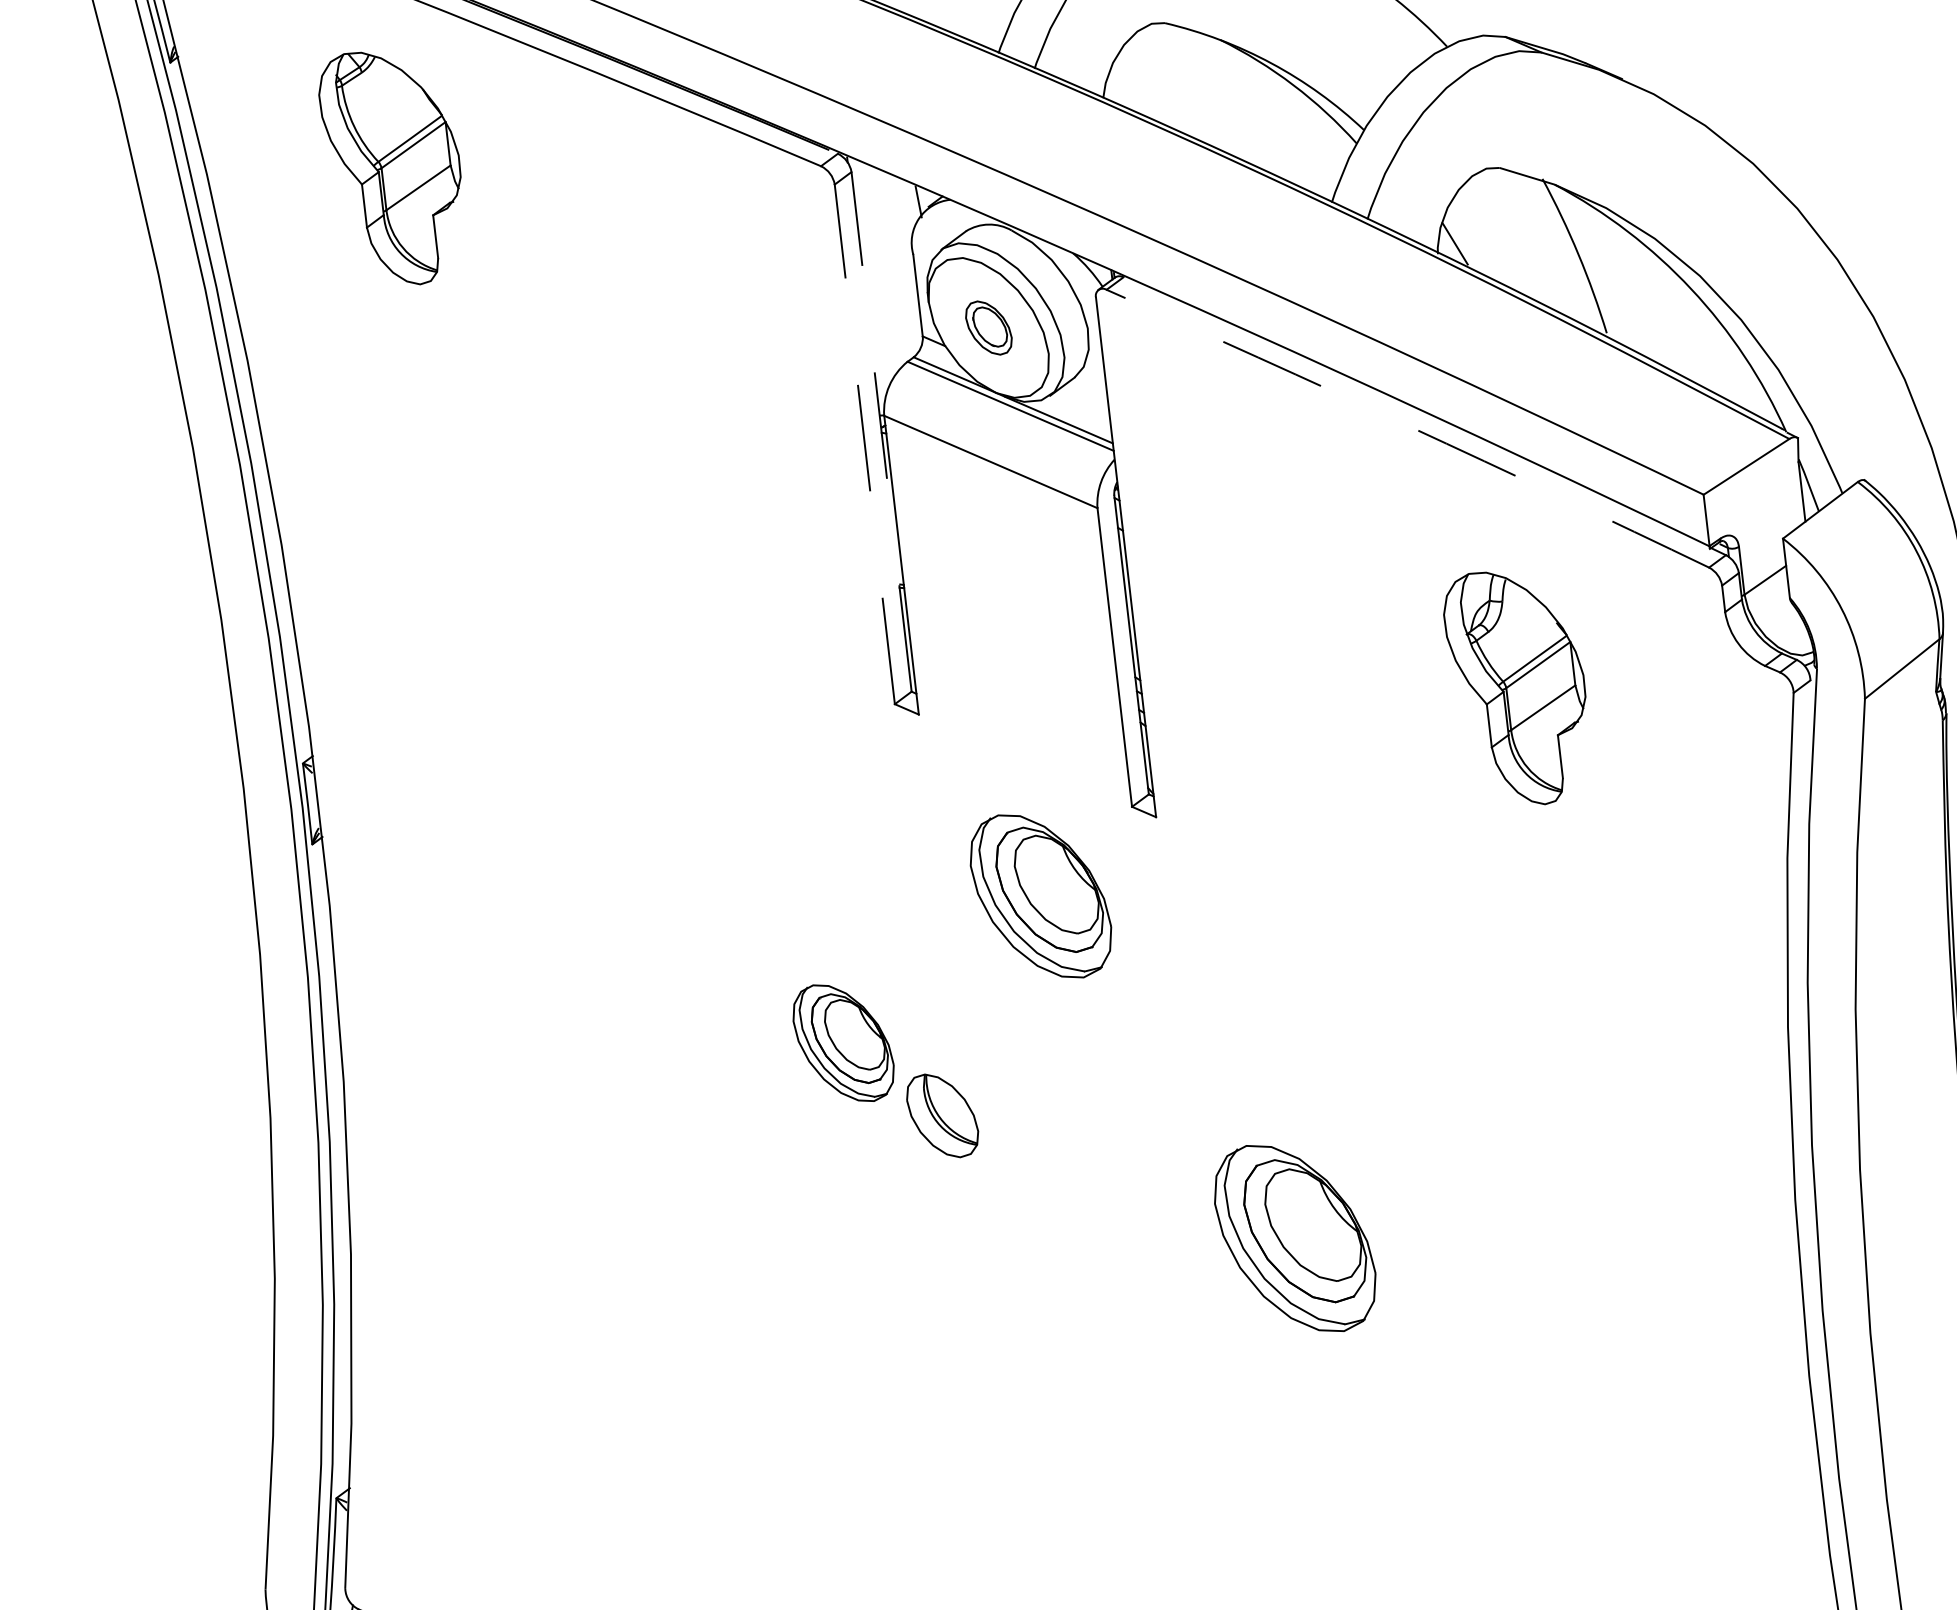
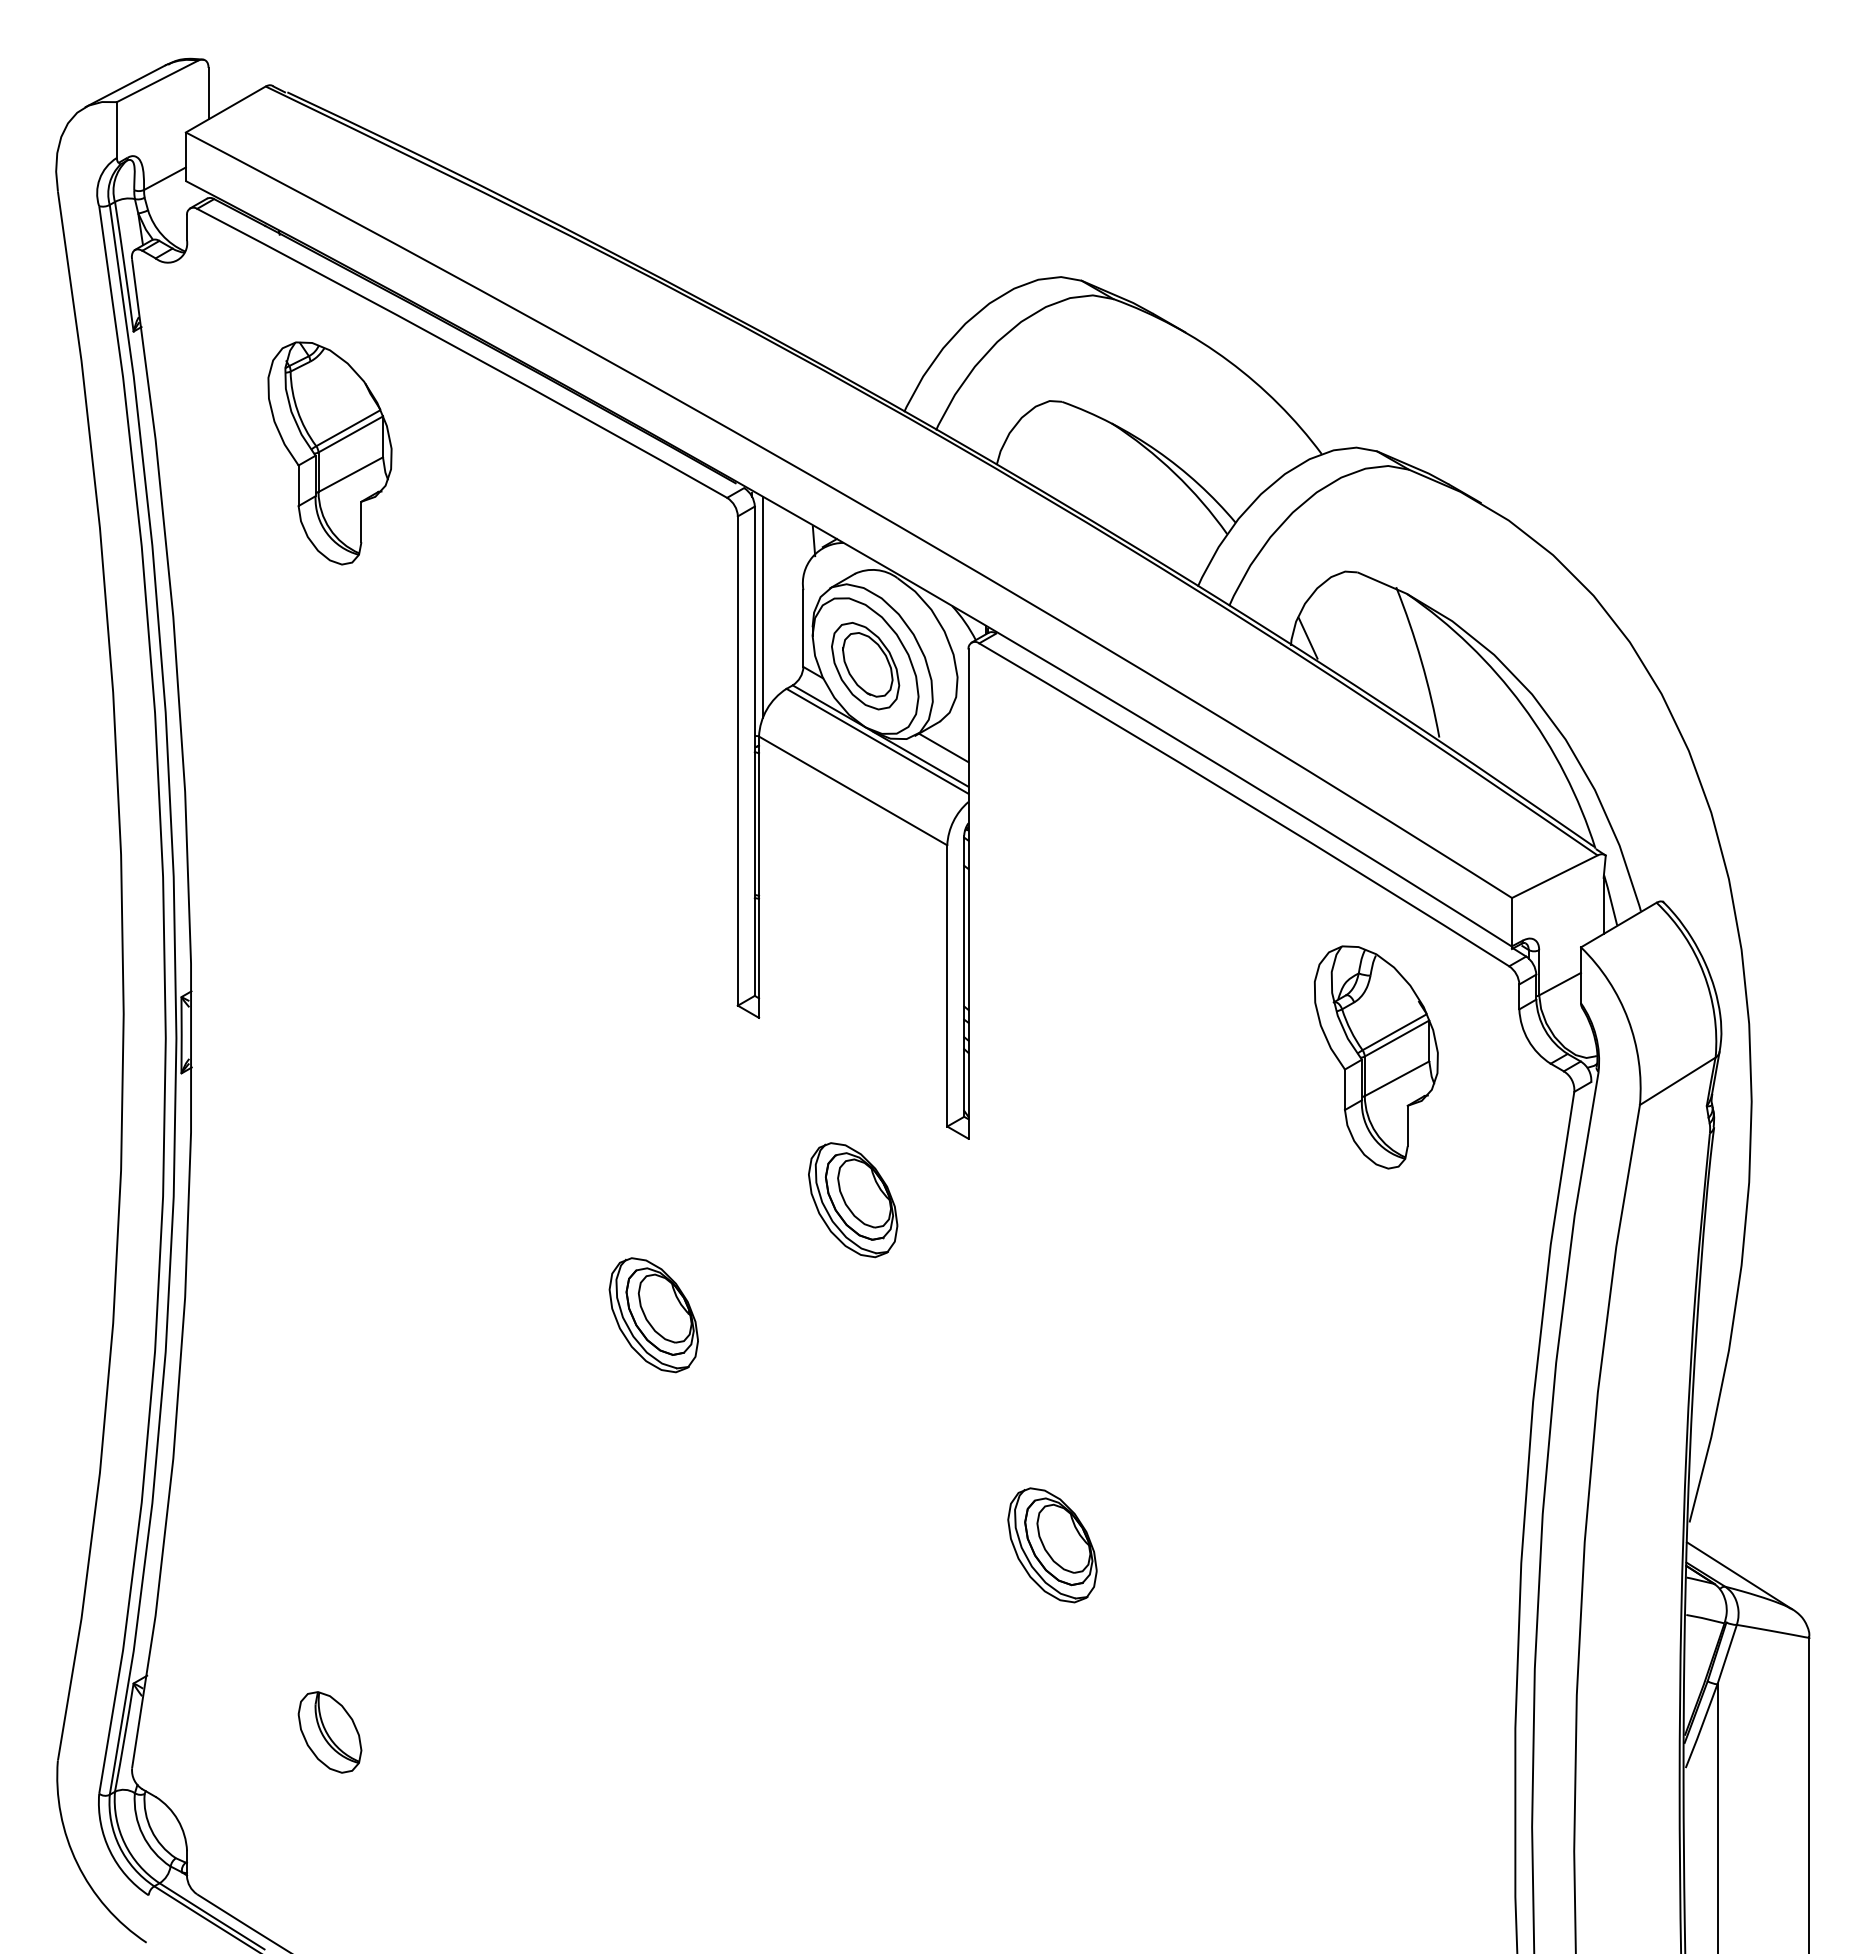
line: (872, 278) -> (762, 607), added
part: (988, 328) -> (865, 666), size x1.67
line: (1081, 404) -> (943, 747), added
arc: (1408, 426) -> (1245, 802), dashed -> solid
line: (881, 432) -> (754, 751), dashed -> solid
line: (864, 444) -> (737, 761), dashed -> solid
part: (1517, 687) -> (1375, 1057), moved
part: (1041, 896) -> (853, 1200), size x0.71
part: (942, 1116) -> (329, 1732), moved
part: (1295, 1238) -> (1052, 1545), size x0.62

